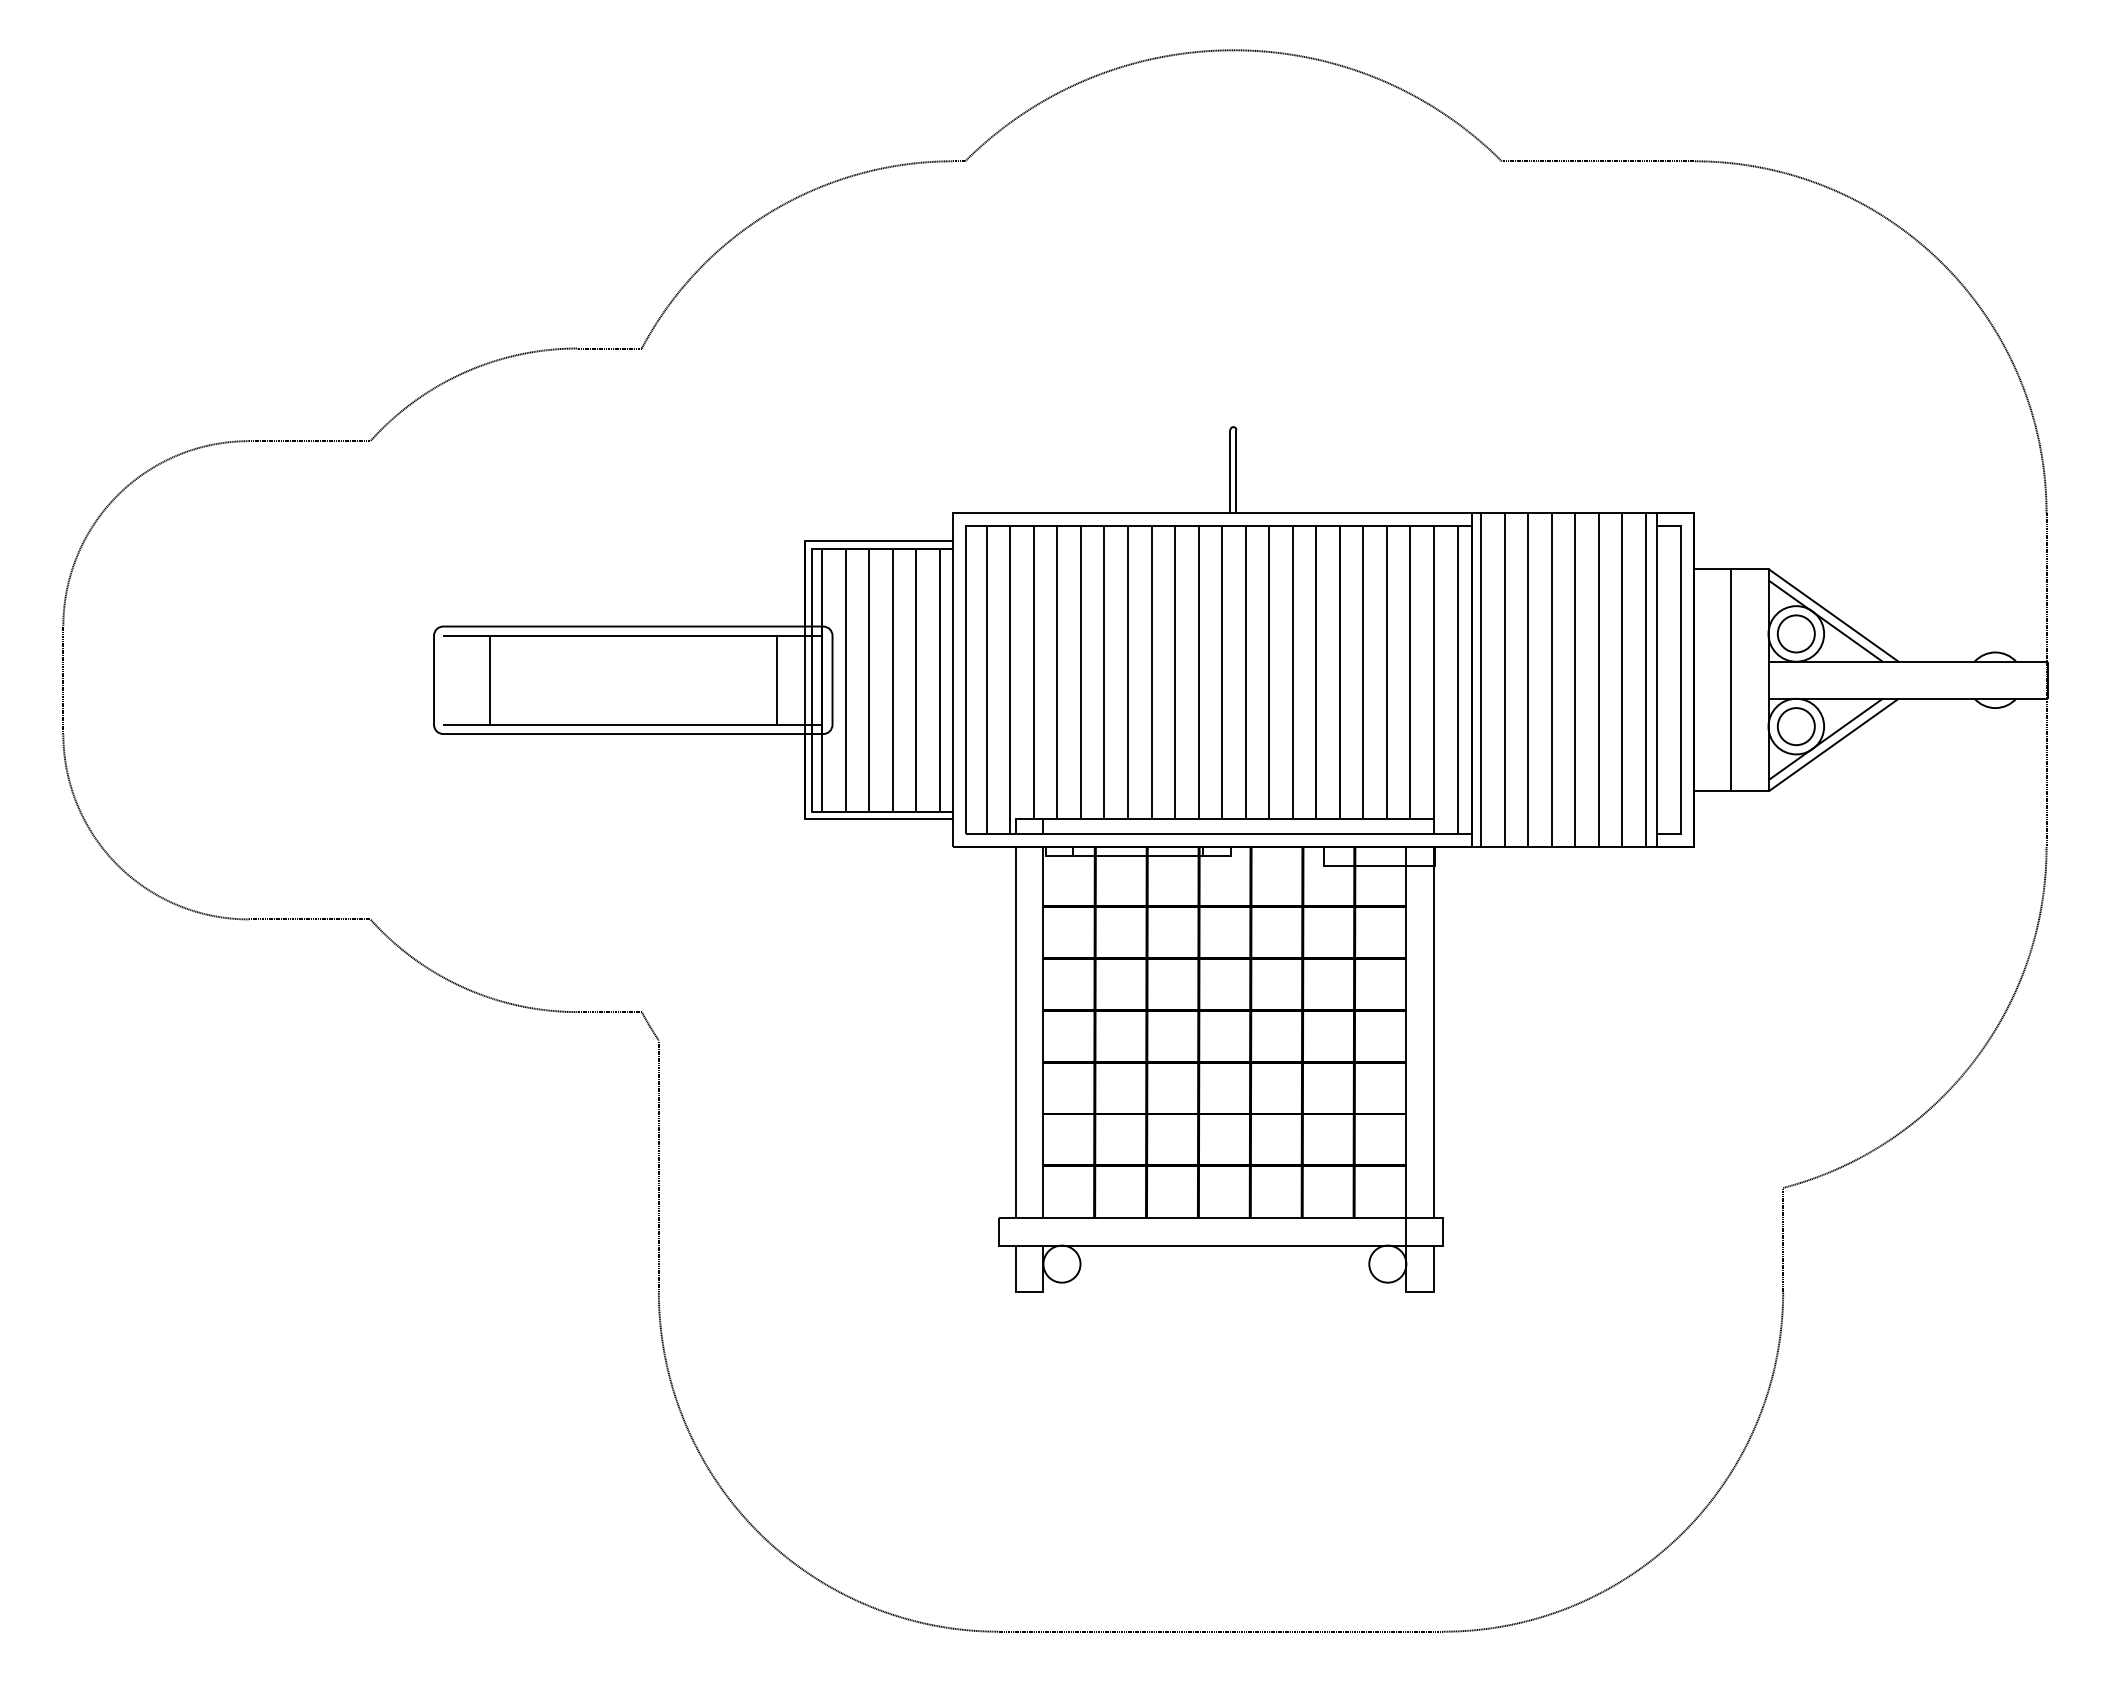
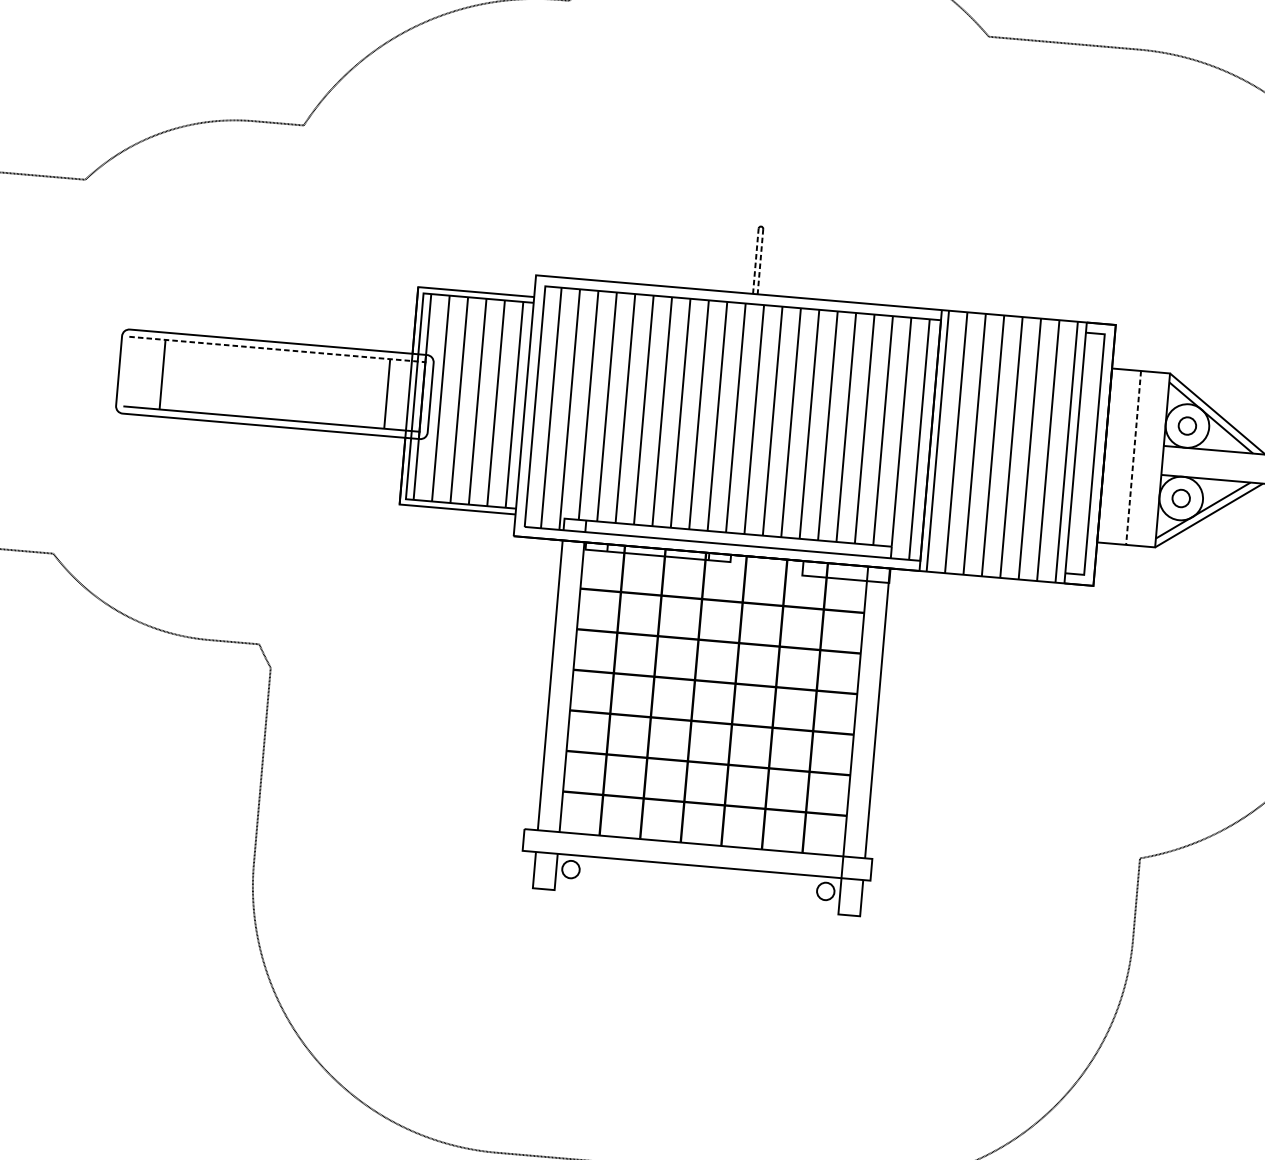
line: (1230, 471) -> (755, 261), solid -> dashed
line: (1236, 471) -> (760, 261), solid -> dashed
circle: (1795, 633) -> (1186, 425), size x0.6
line: (633, 635) -> (278, 349), solid -> dashed
line: (1731, 680) -> (1133, 458), solid -> dashed
circle: (1795, 726) -> (1180, 498), size x0.6
circle: (1061, 1263) -> (570, 869), size x0.6
circle: (1387, 1263) -> (825, 890), size x0.6

